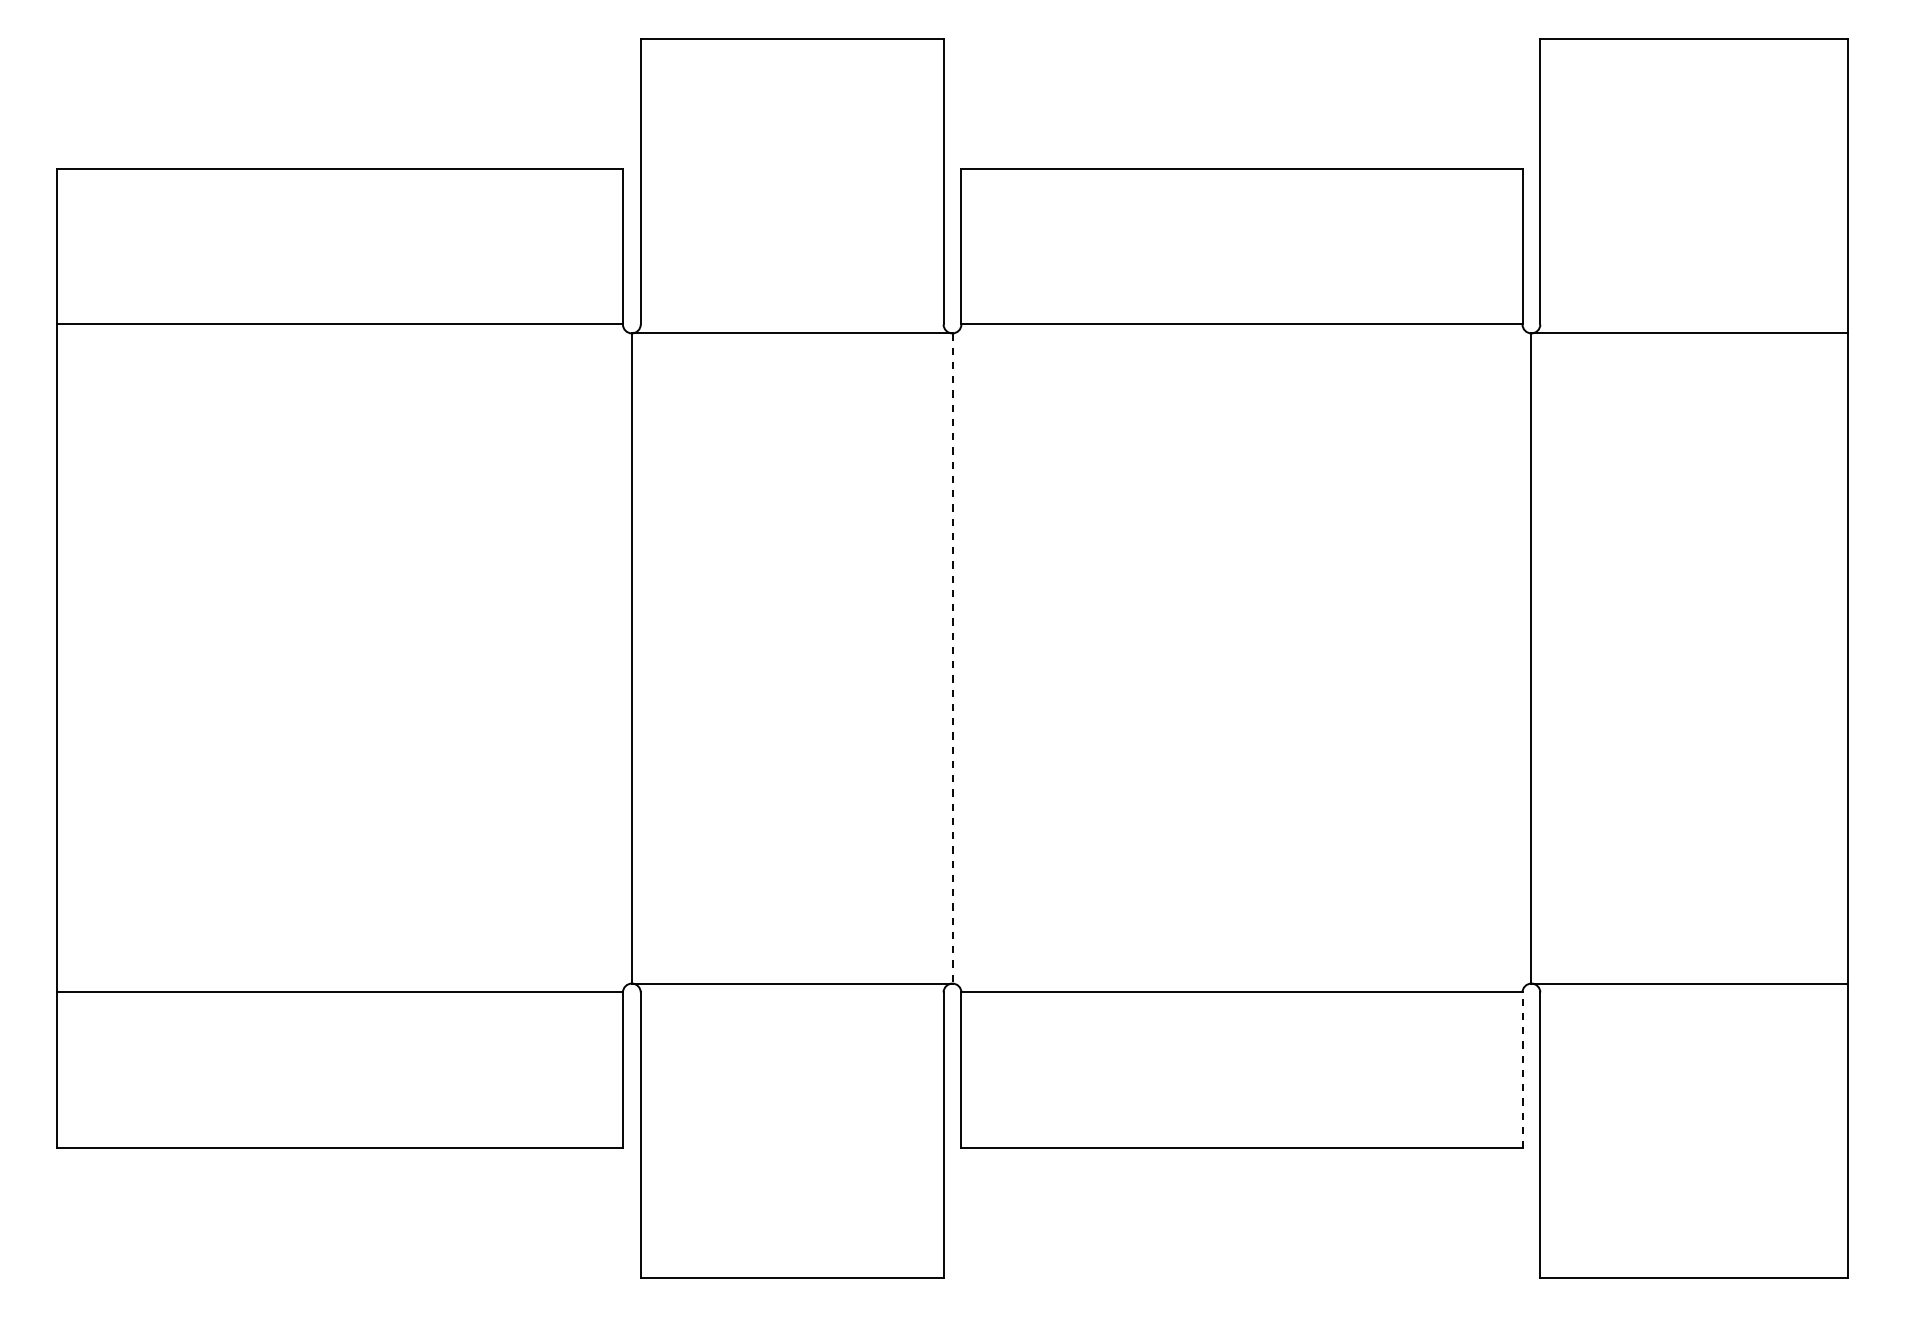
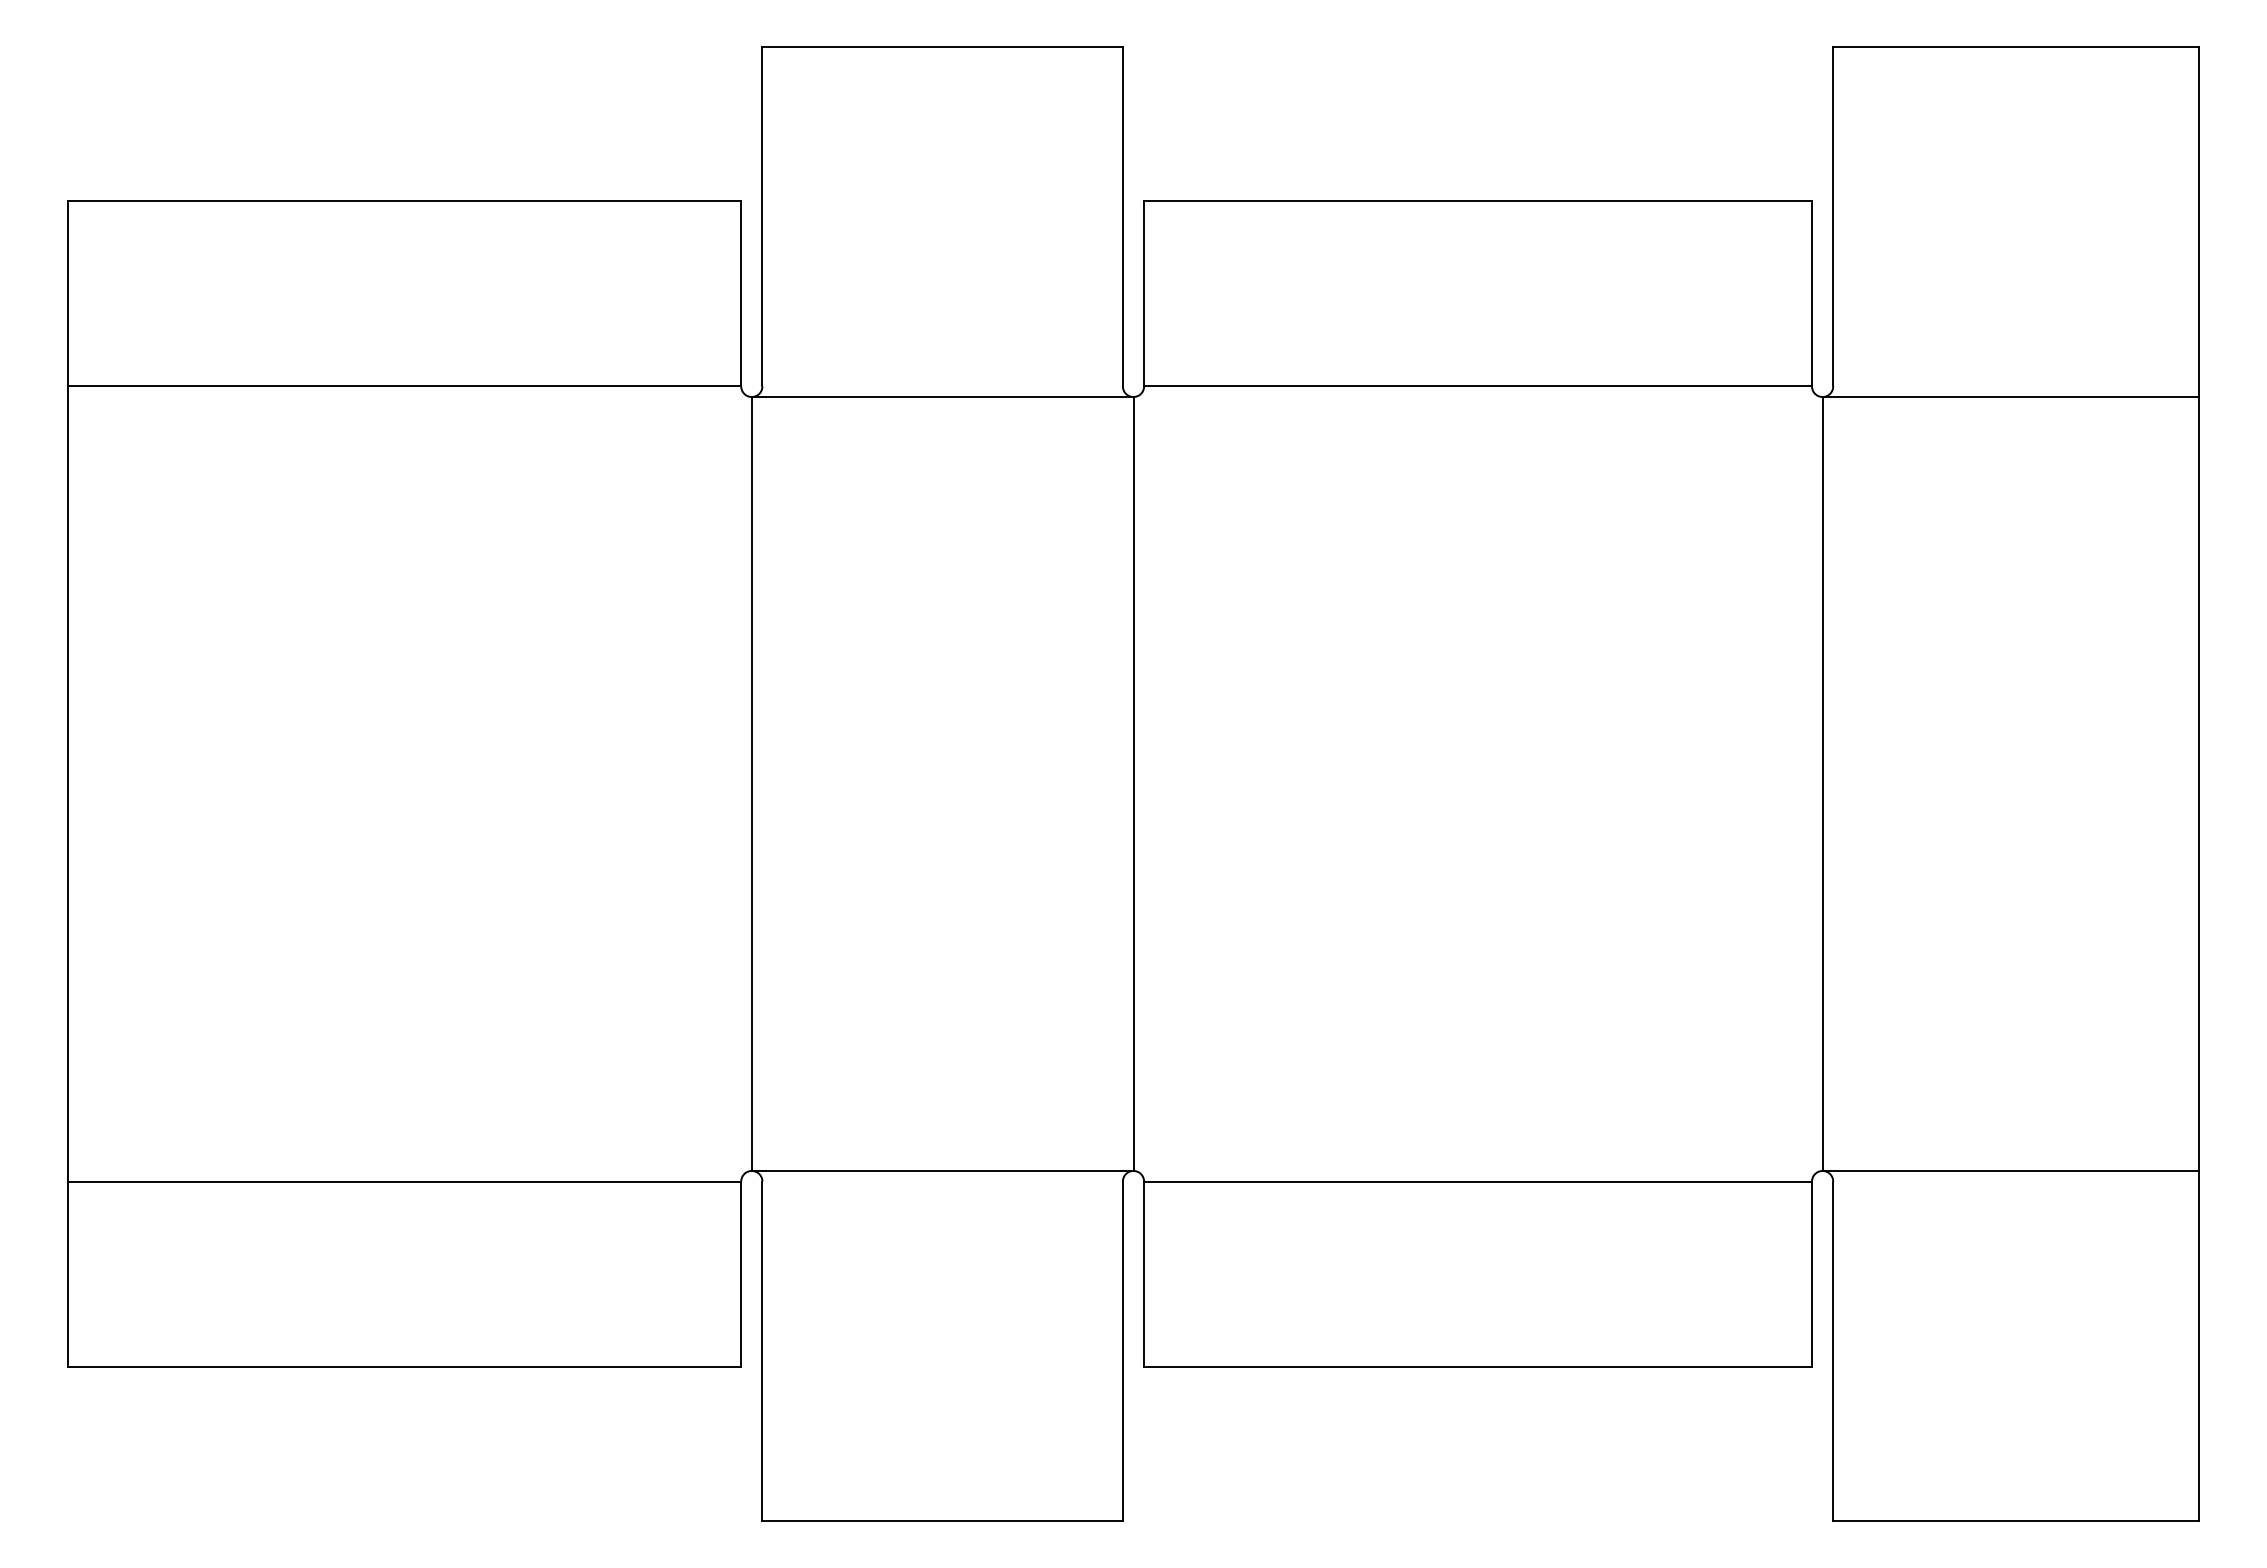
line: (952, 658) -> (1133, 784), dashed -> solid
line: (1522, 1070) -> (1812, 1274), dashed -> solid

